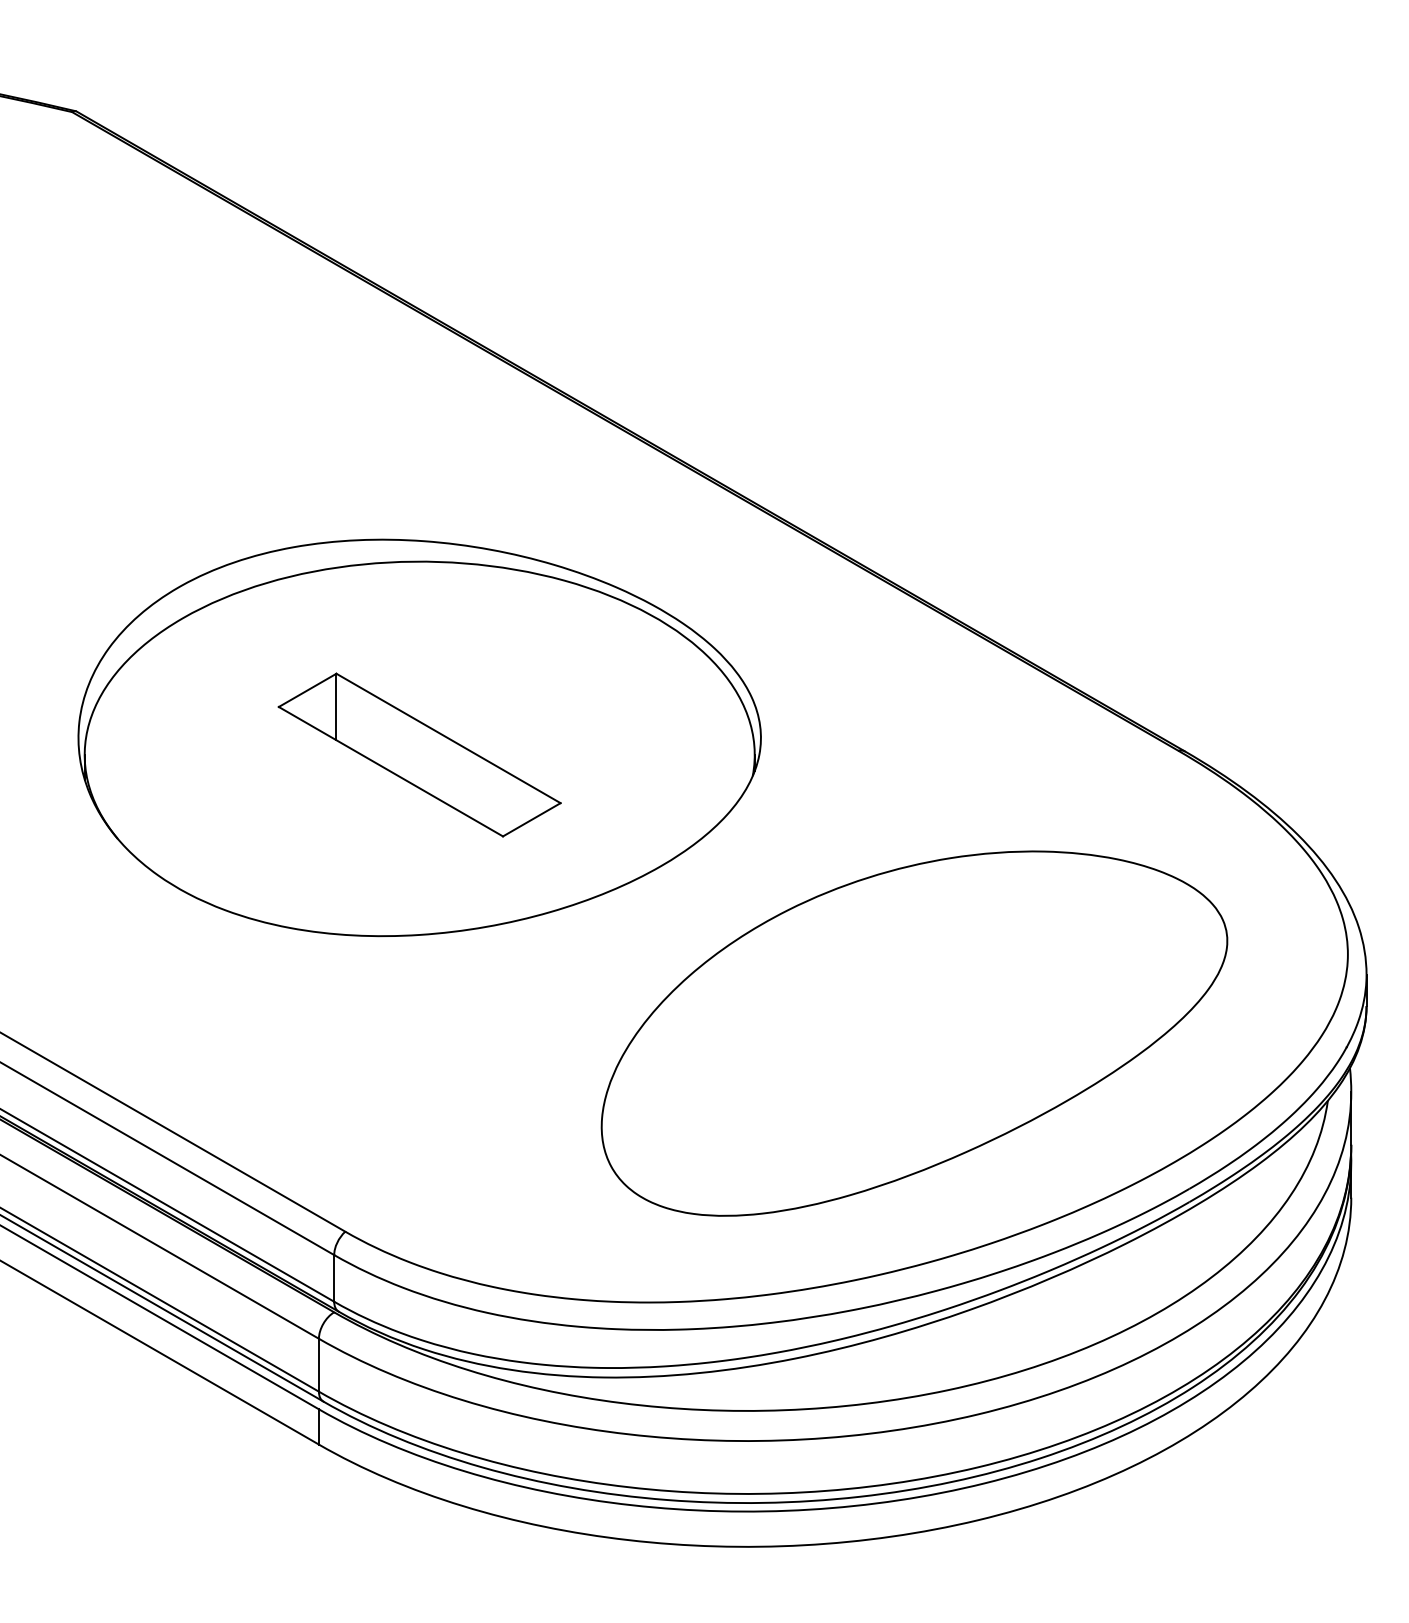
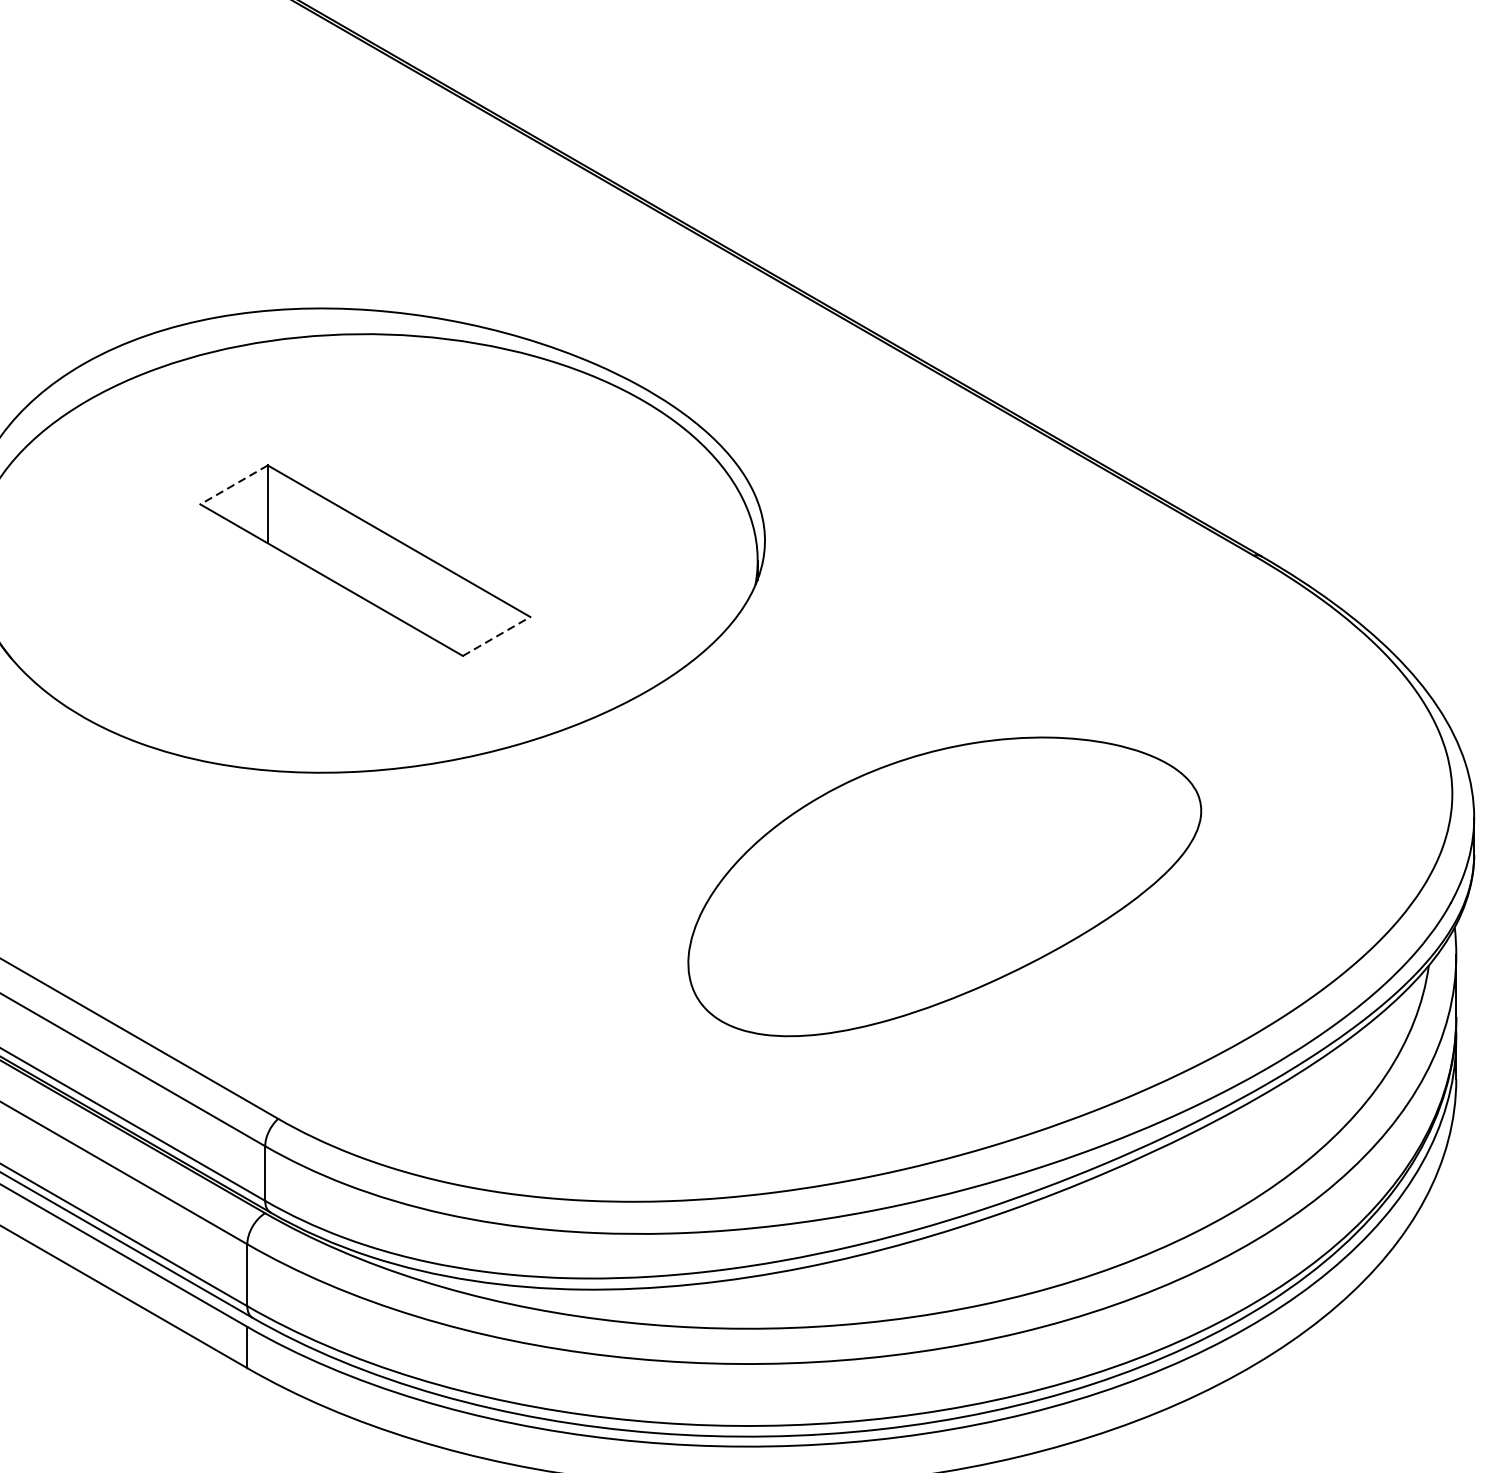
line: (307, 690) -> (233, 485), solid -> dashed
line: (532, 819) -> (497, 636), solid -> dashed
part: (914, 1033) -> (944, 886), size x0.7

